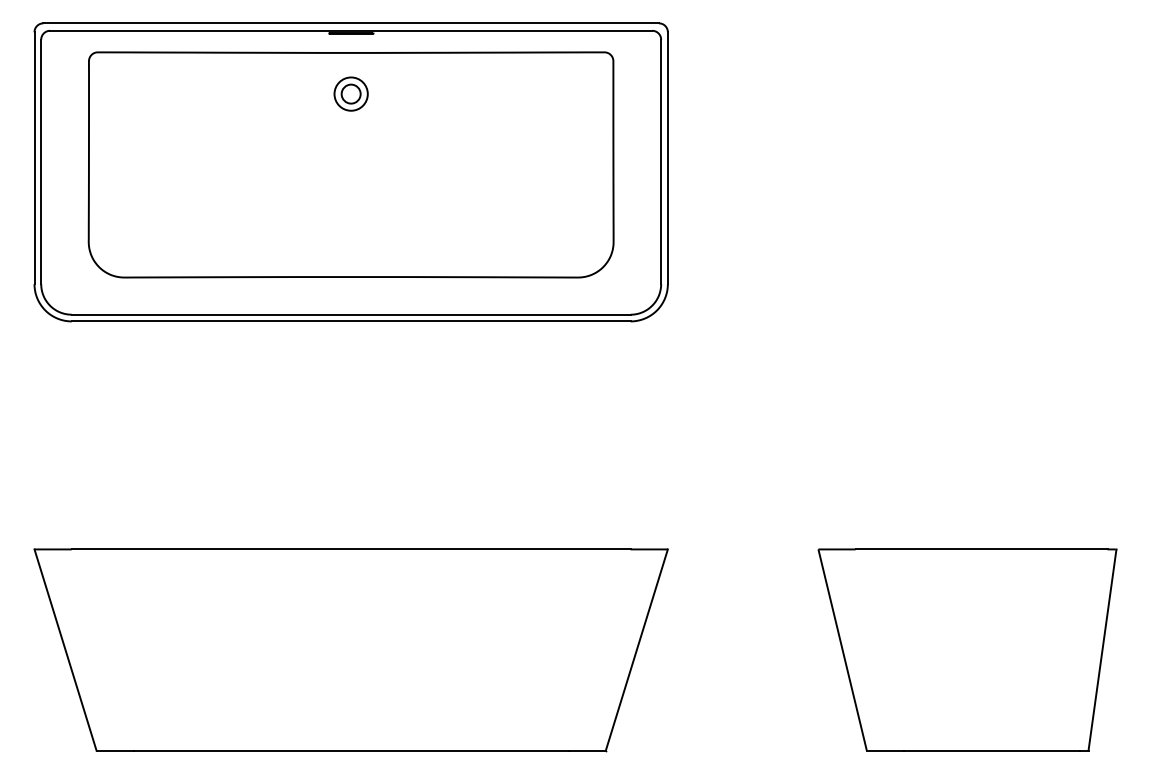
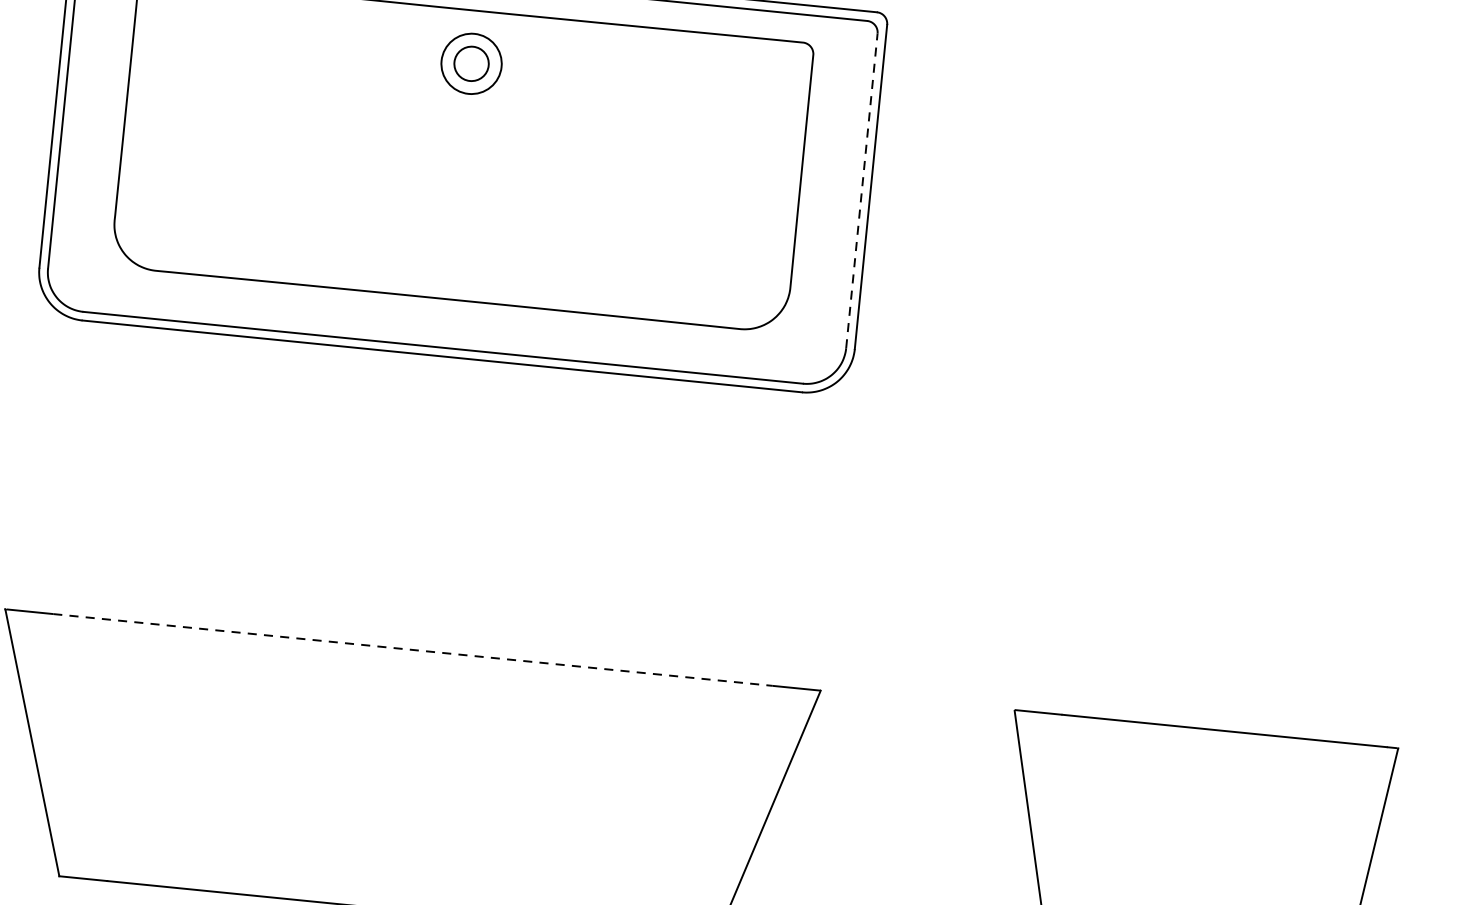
part: (350, 93) -> (470, 62), size x1.4
line: (661, 161) -> (862, 190), solid -> dashed
line: (351, 549) -> (413, 650), solid -> dashed

